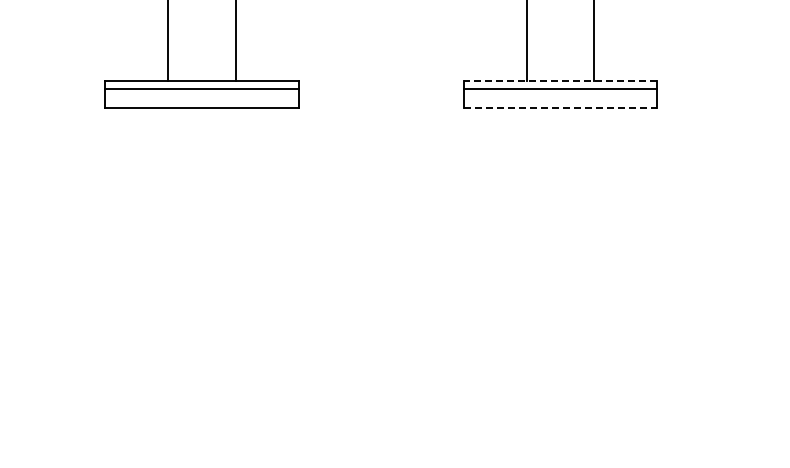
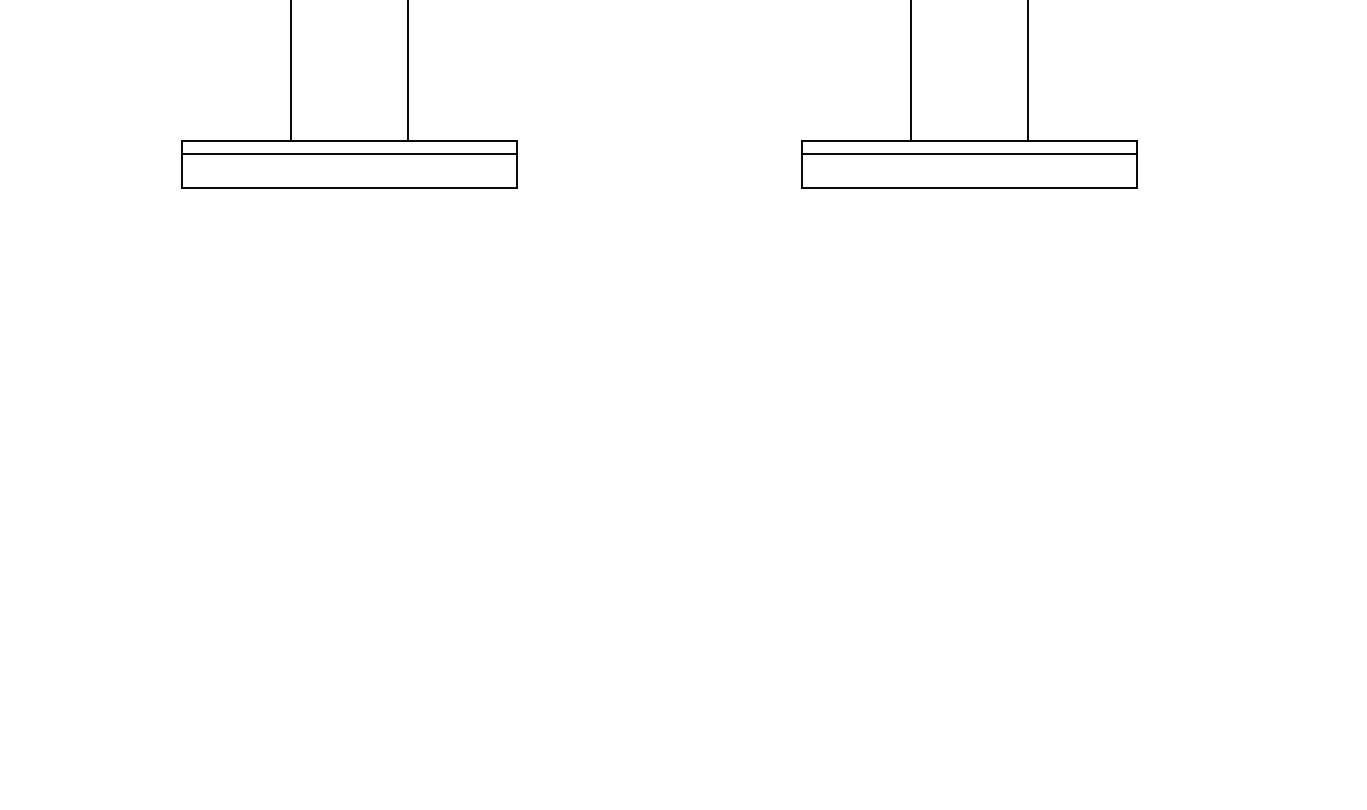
line: (560, 81) -> (969, 141), dashed -> solid
line: (560, 108) -> (969, 187), dashed -> solid

